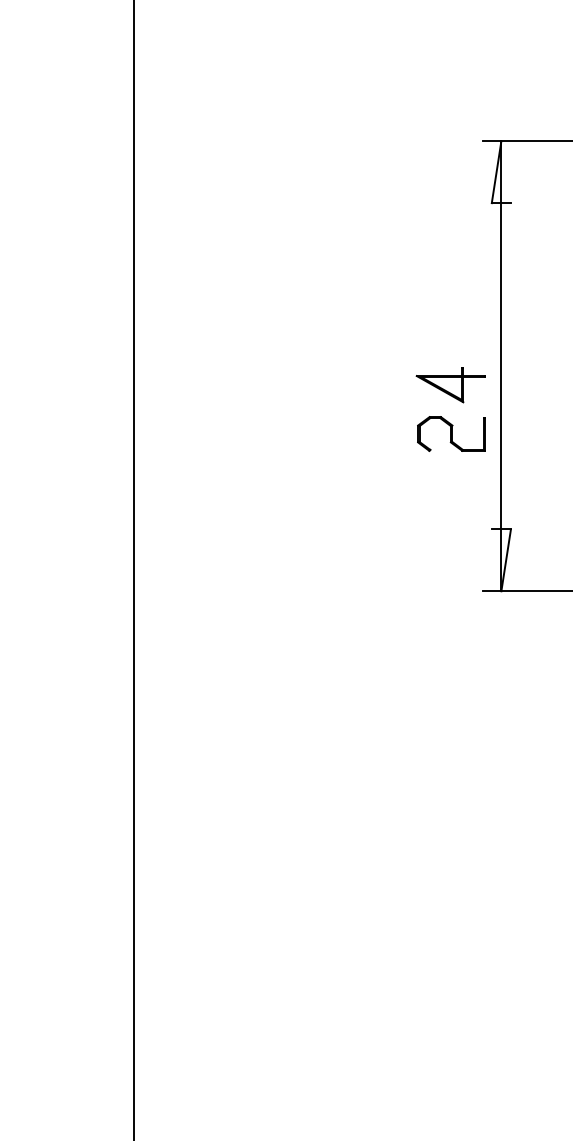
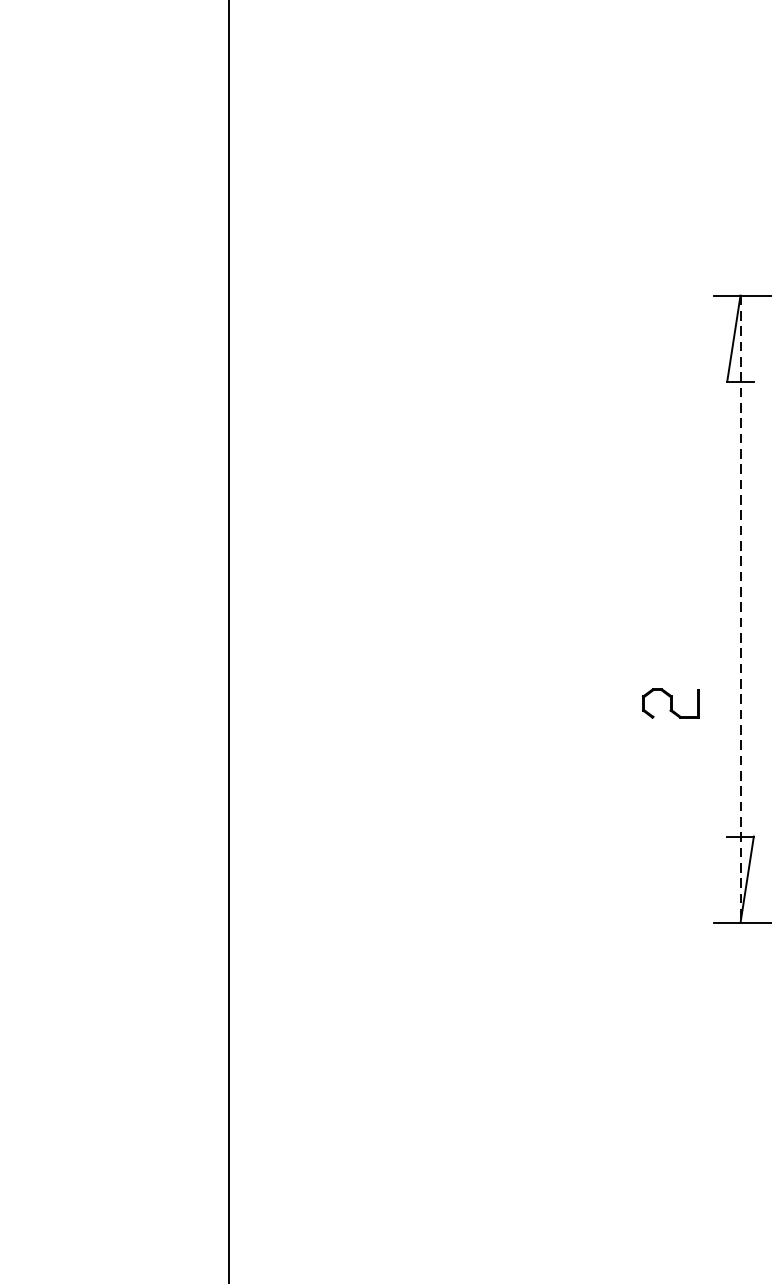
line: (501, 366) -> (740, 609), solid -> dashed
part: (450, 385) -> (669, 635), removed
part: (451, 433) -> (671, 702), size x0.6

